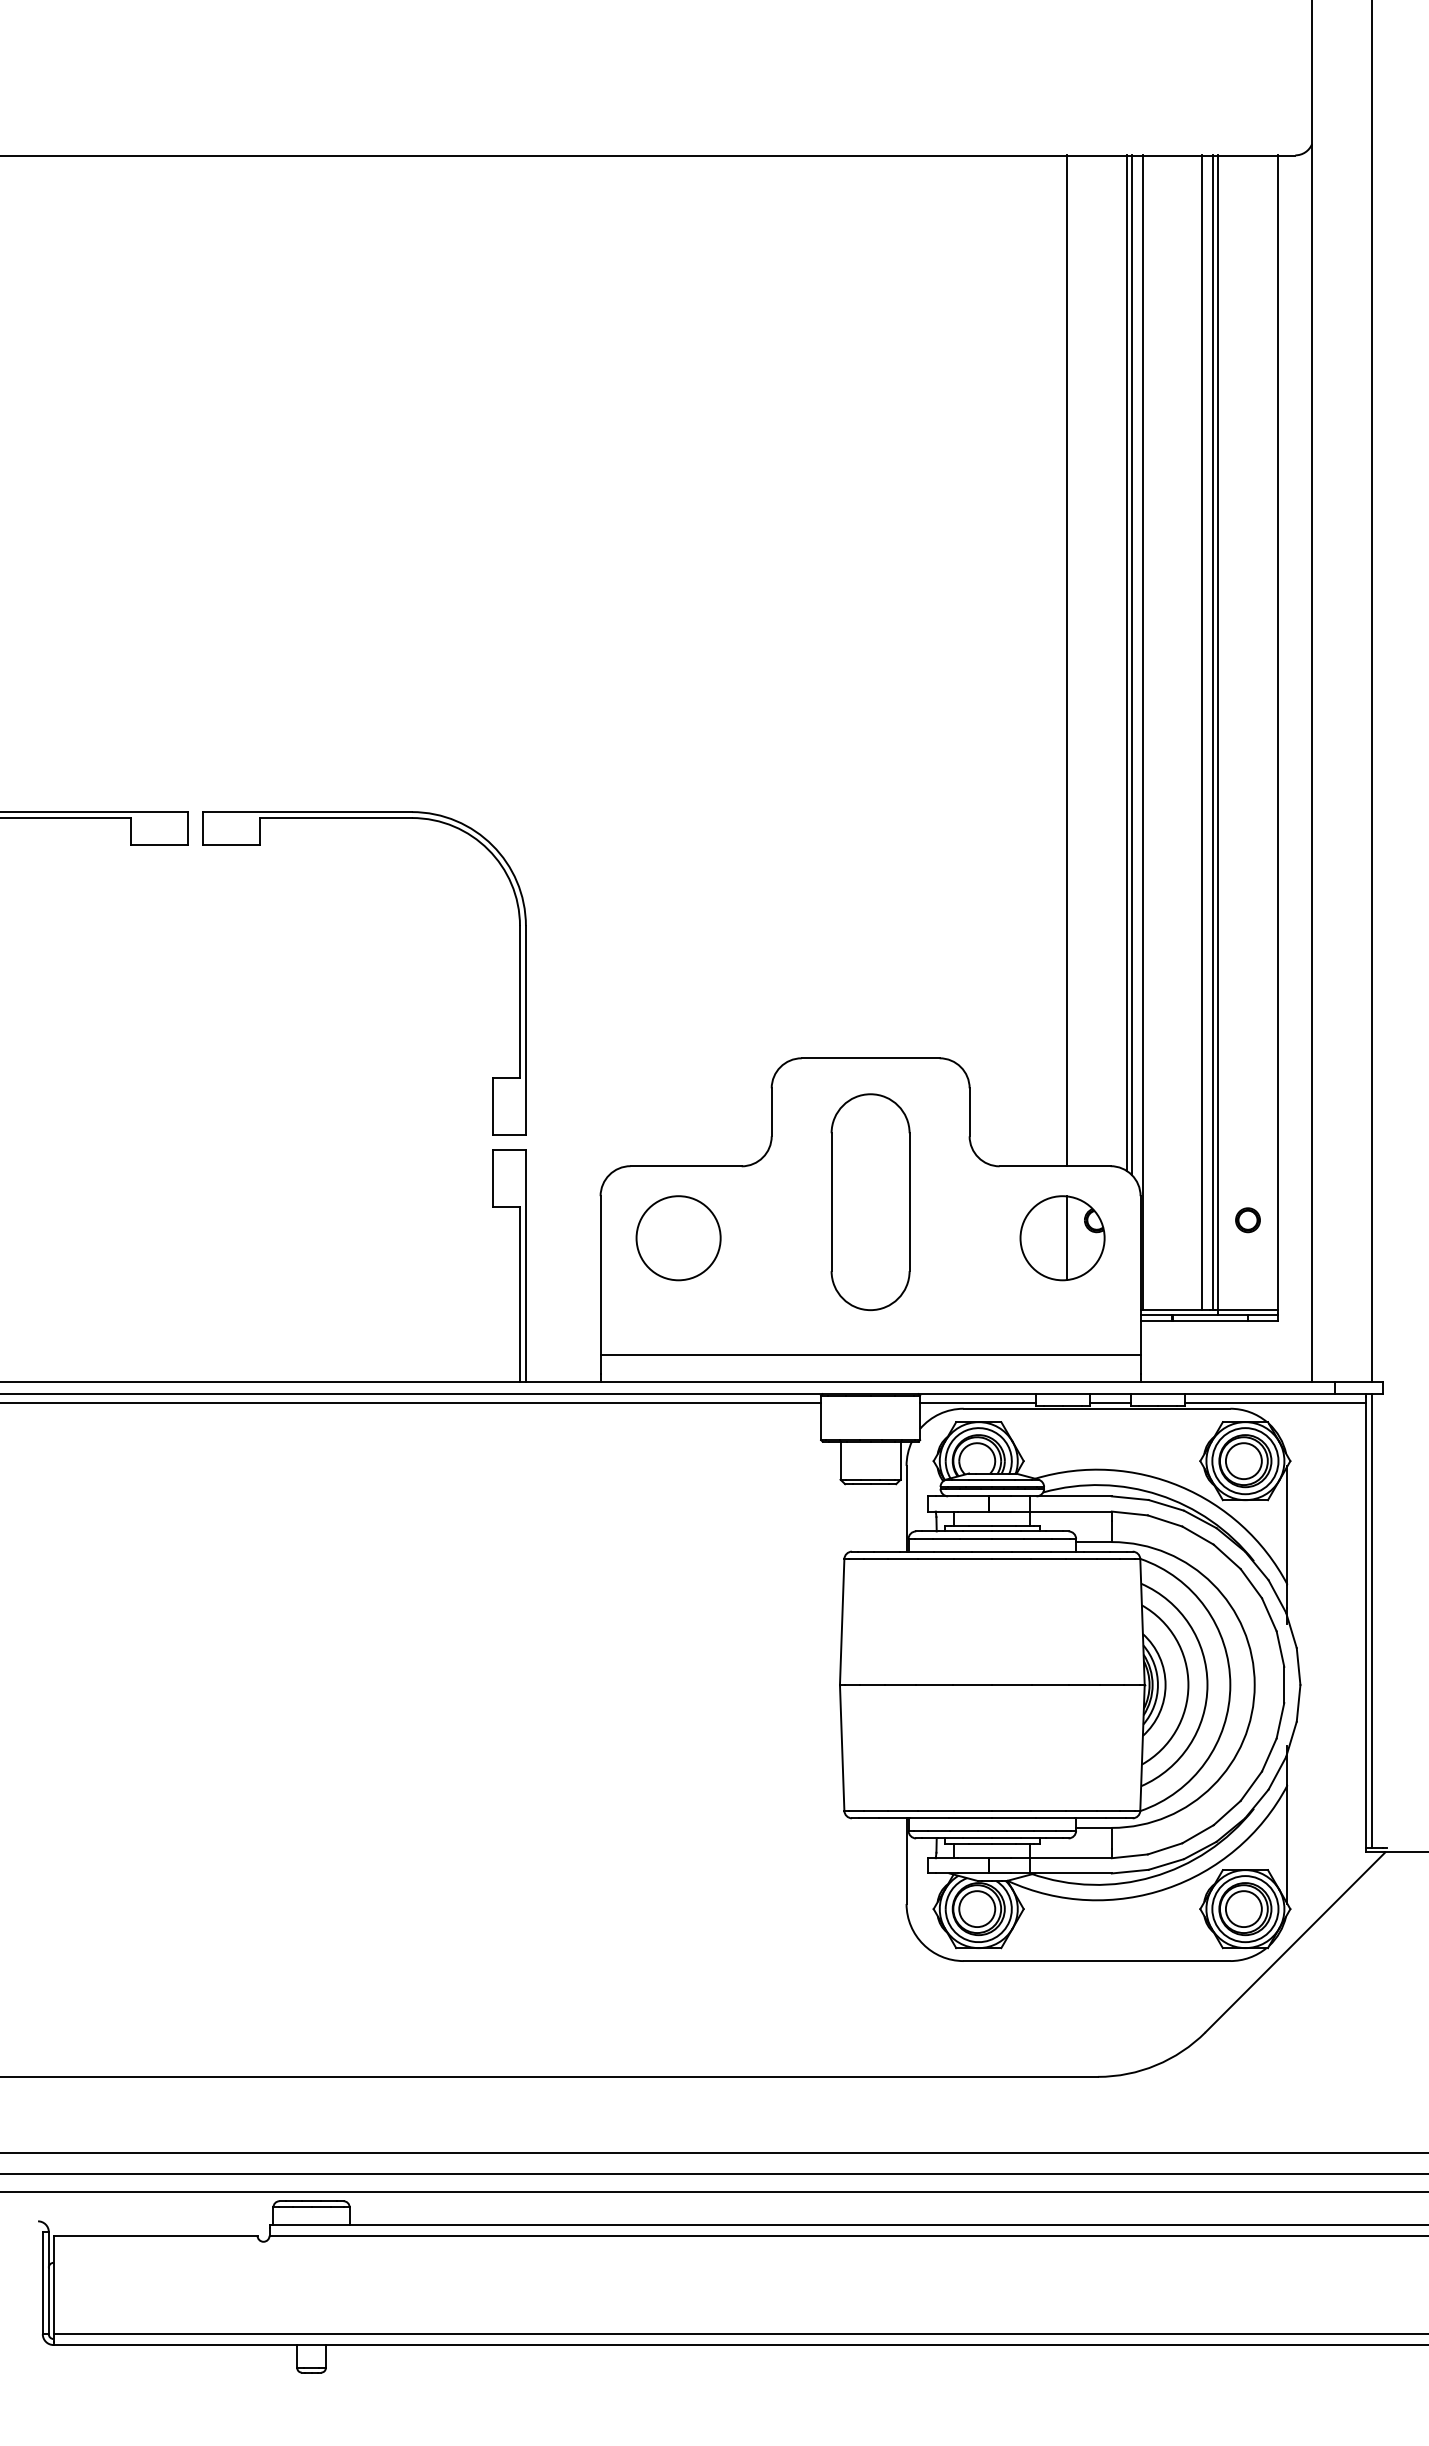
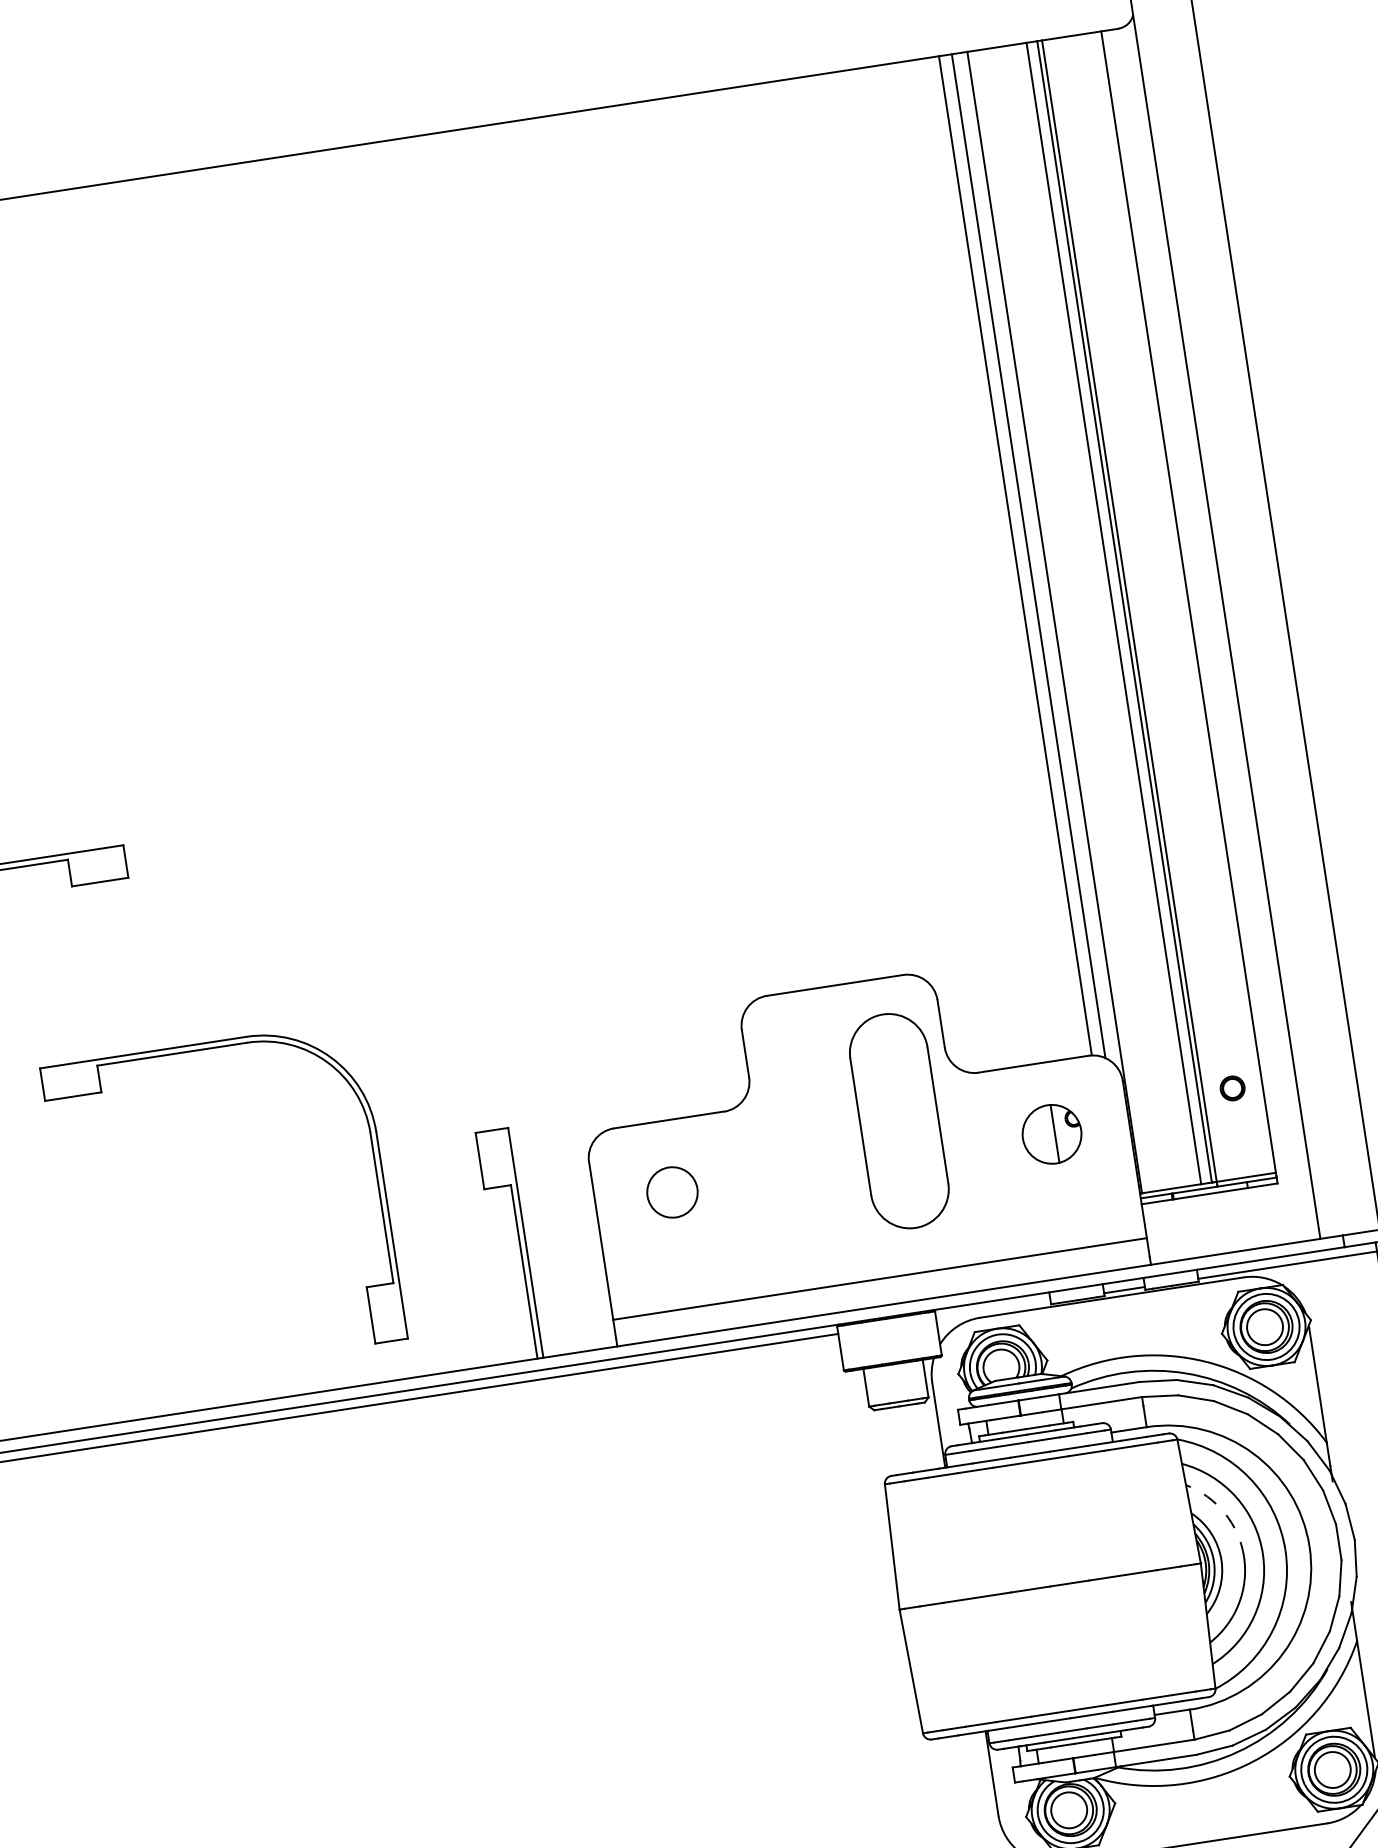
line: (1066, 660) -> (1015, 555), moved
line: (1131, 664) -> (1033, 556), removed
part: (364, 818) -> (200, 1050), moved
part: (870, 1202) -> (899, 1121), moved
circle: (678, 1238) -> (672, 1192), size x0.6
part: (1062, 1238) -> (1052, 1134), size x0.7
line: (977, 1403) -> (992, 1310), removed
arc: (1175, 1638) -> (1224, 1512), solid -> dashed

